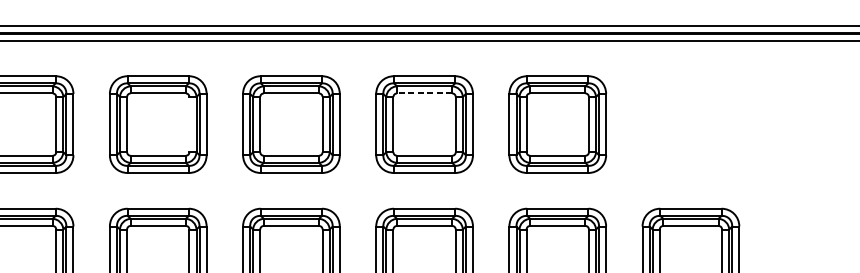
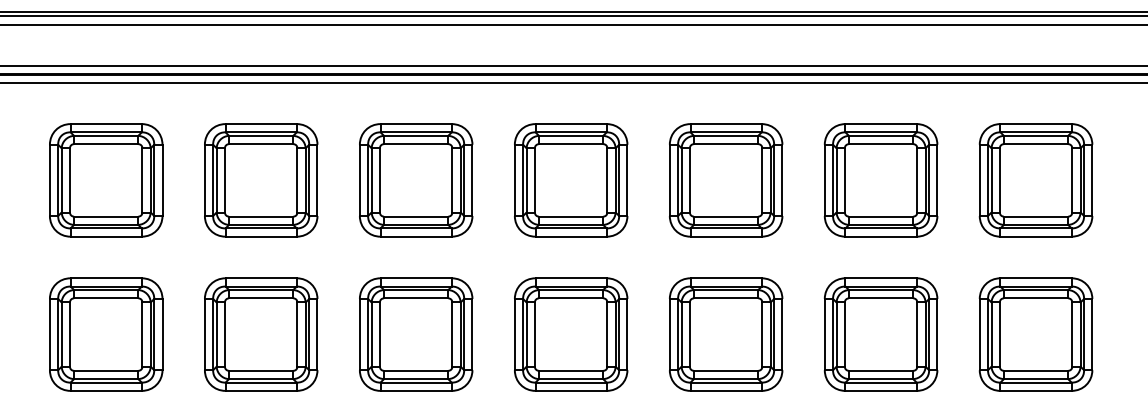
line: (424, 93) -> (725, 144), dashed -> solid
line: (189, 124) -> (452, 180), added
part: (690, 124) -> (1035, 180), added

